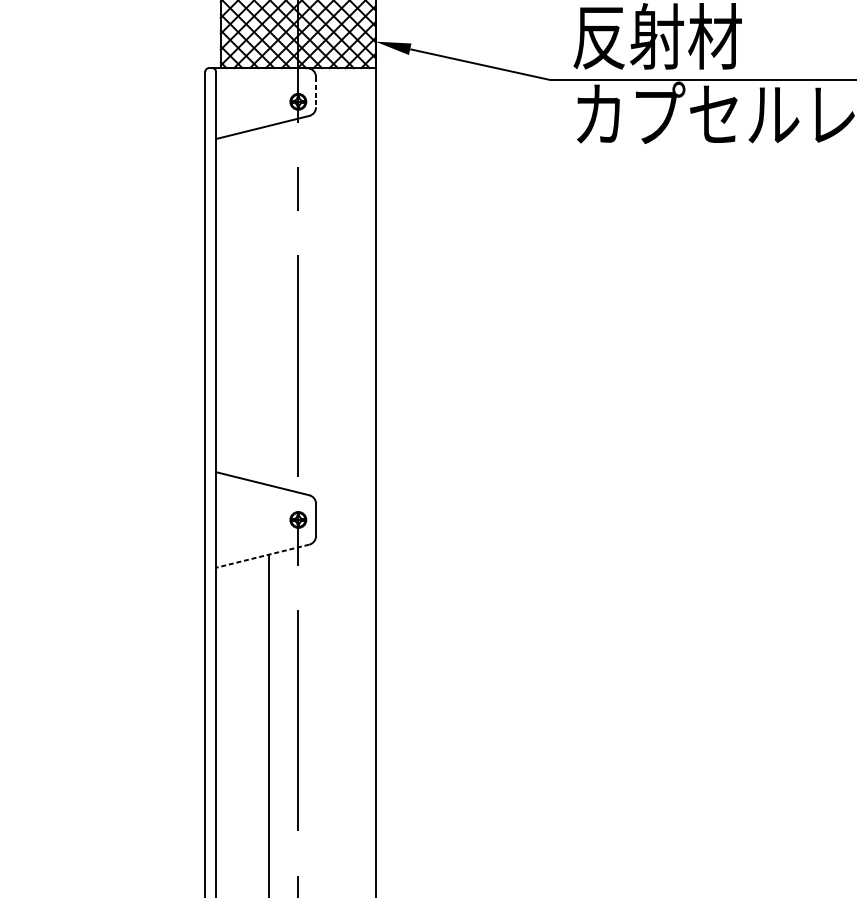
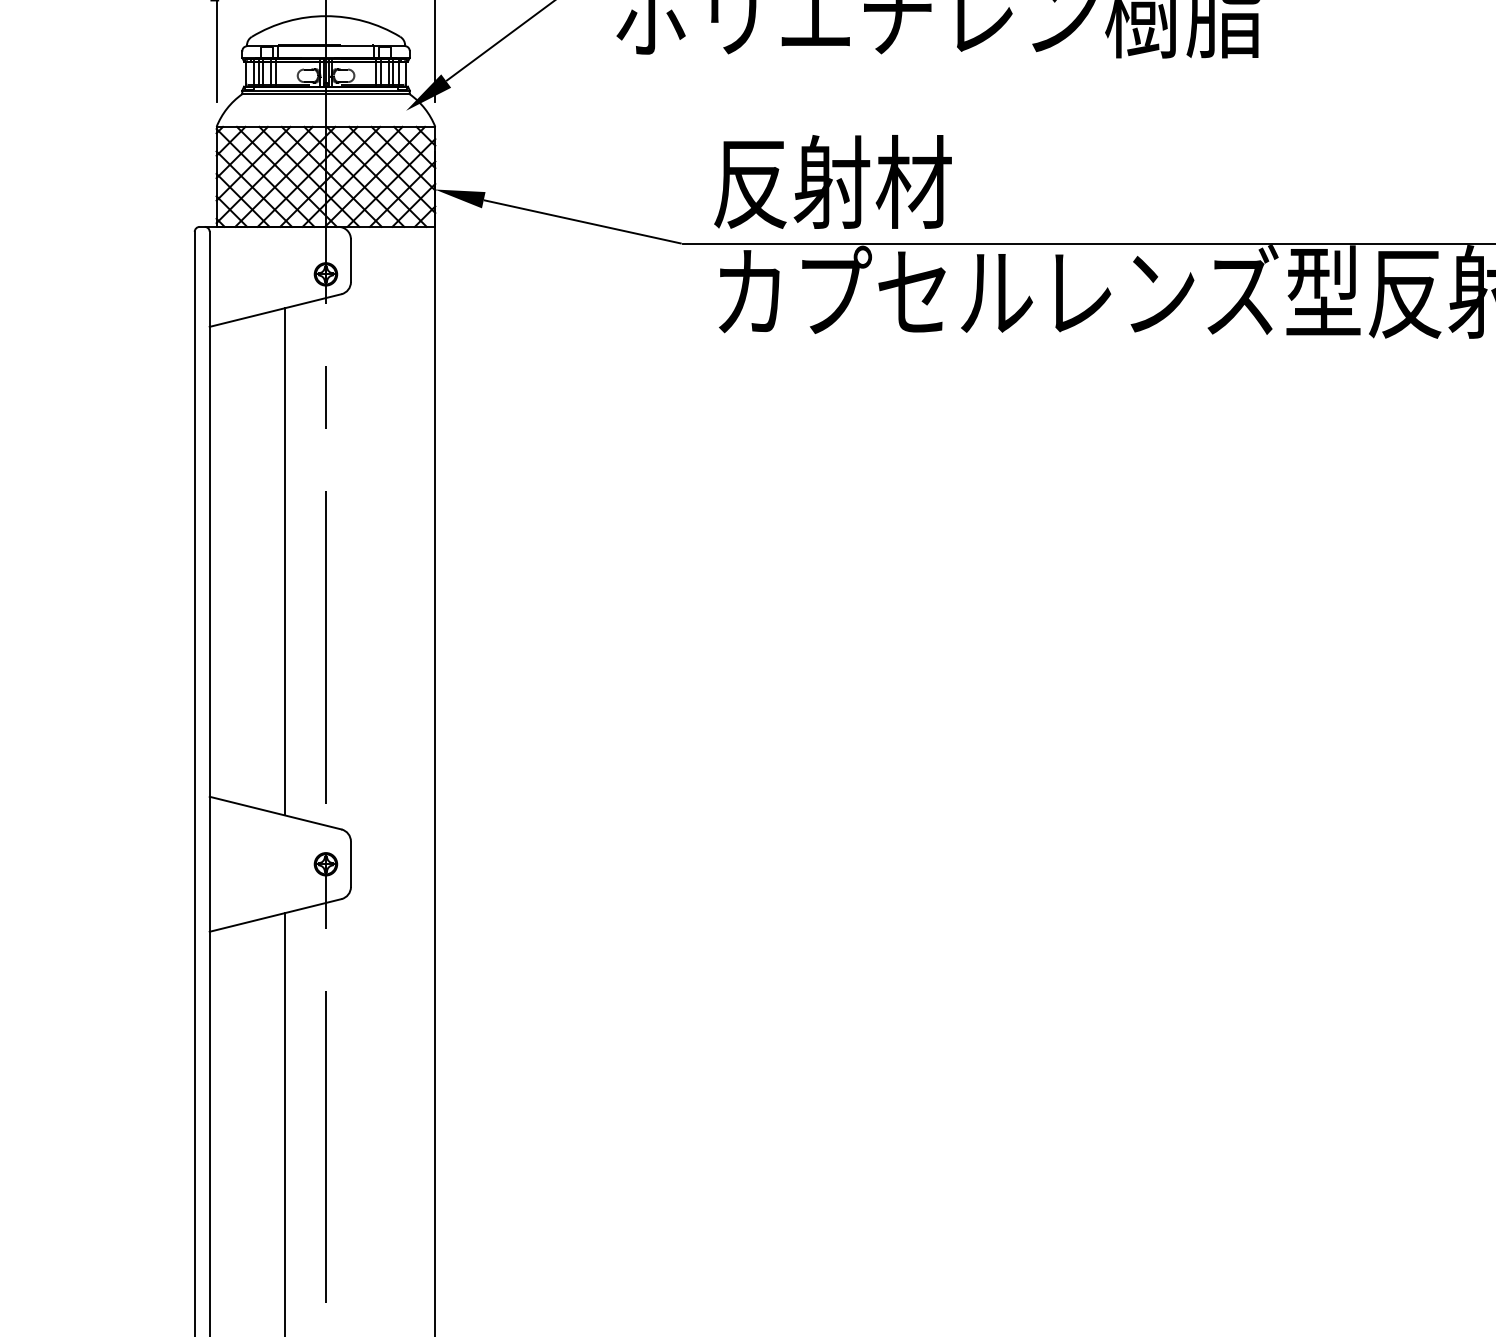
line: (315, 92) -> (350, 261), dashed -> solid
line: (268, 305) -> (284, 561), added
line: (262, 556) -> (275, 915), dashed -> solid

